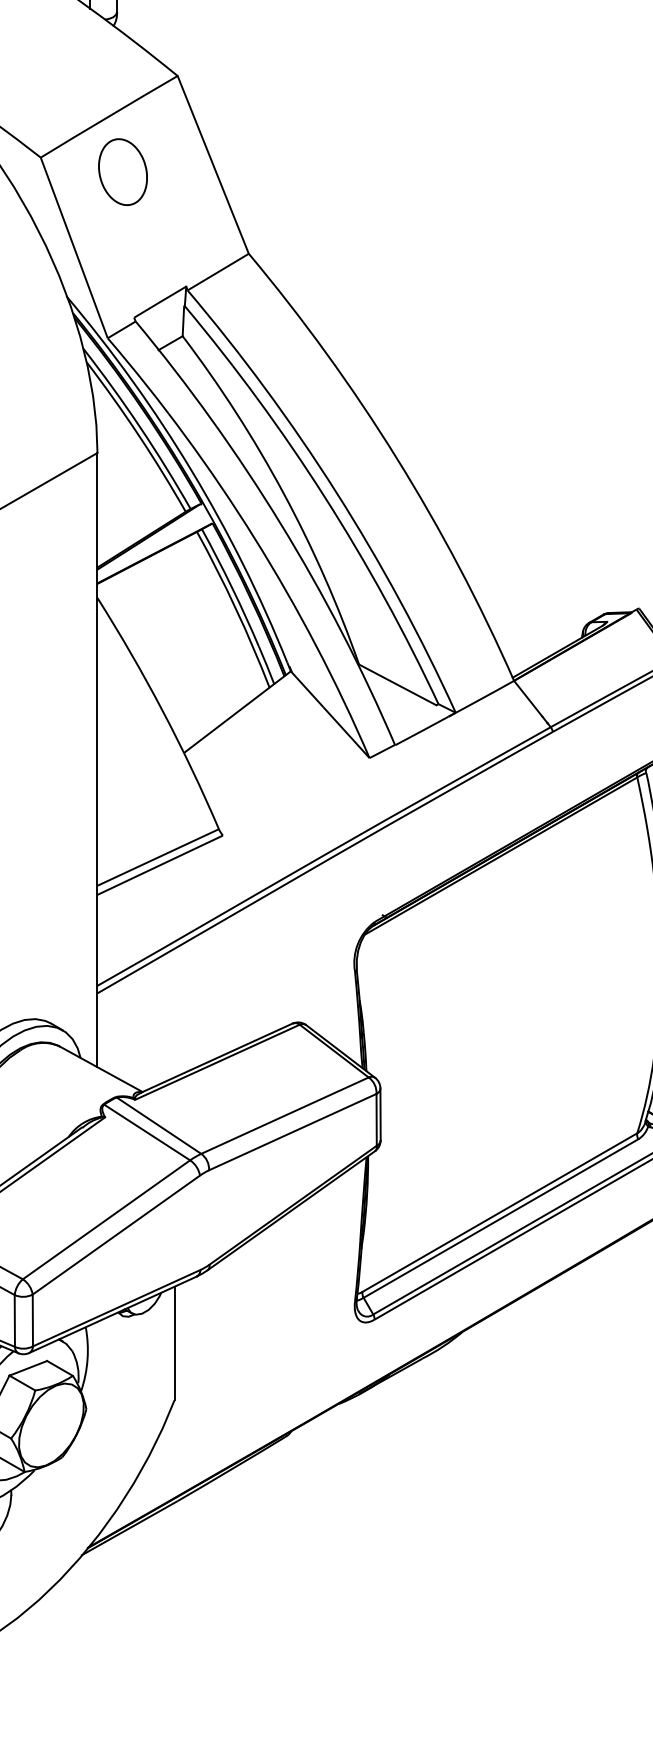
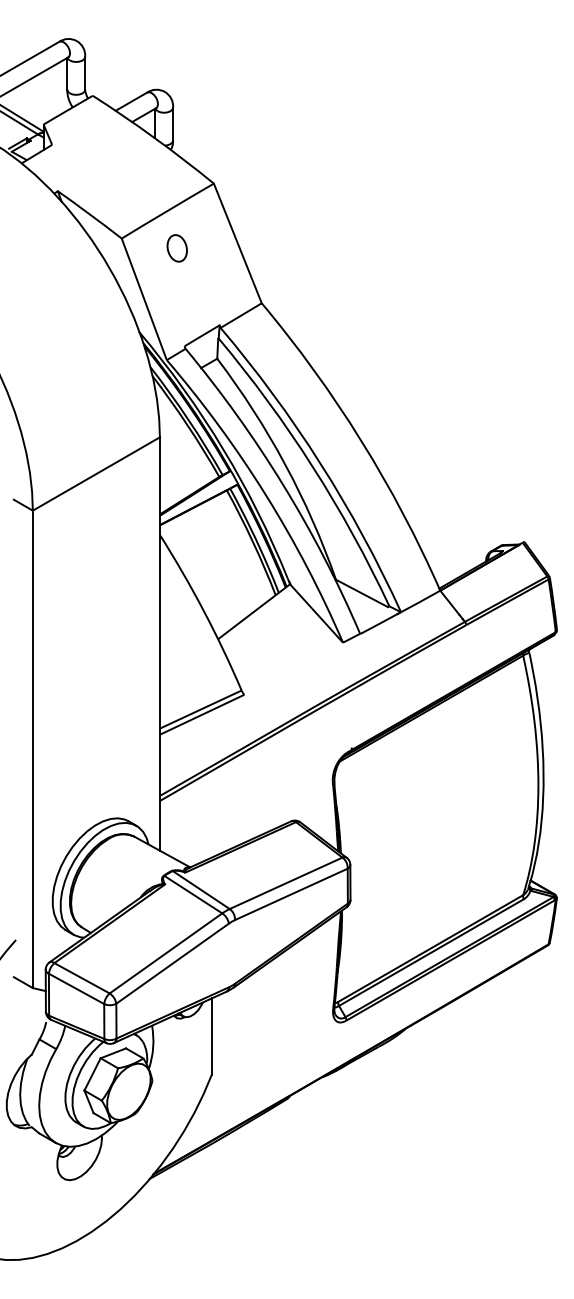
part: (123, 172) -> (177, 248), size x0.6

